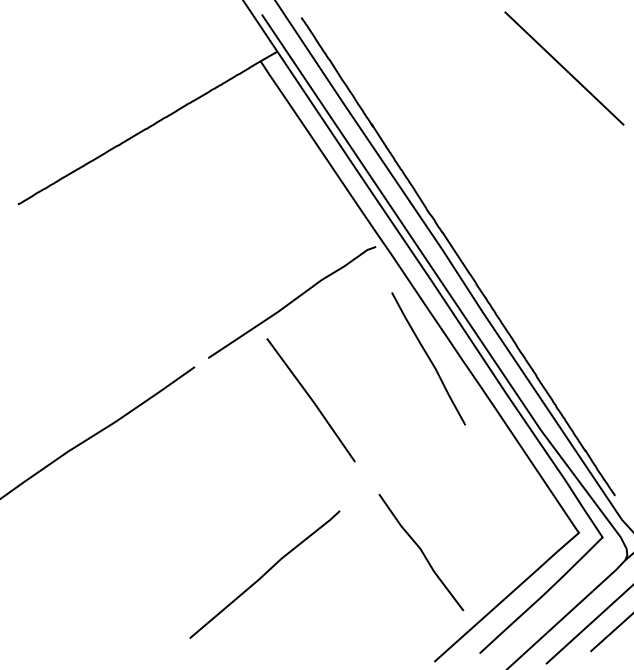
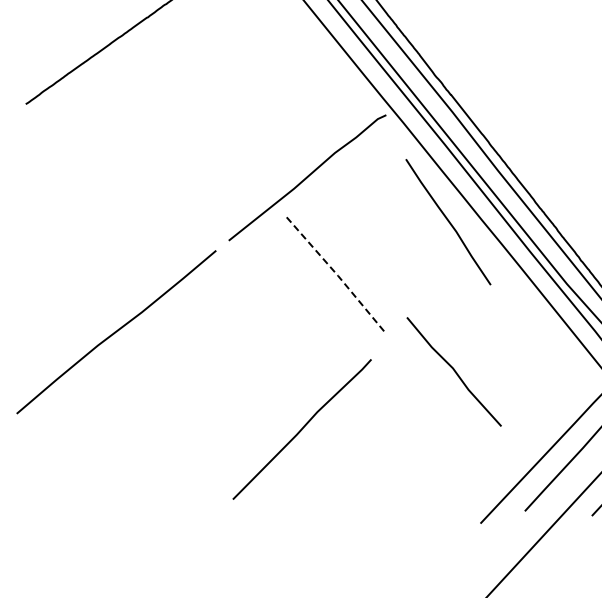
line: (312, 400) -> (336, 273), solid -> dashed
line: (421, 552) -> (454, 371), moved
line: (264, 574) -> (301, 429), moved

